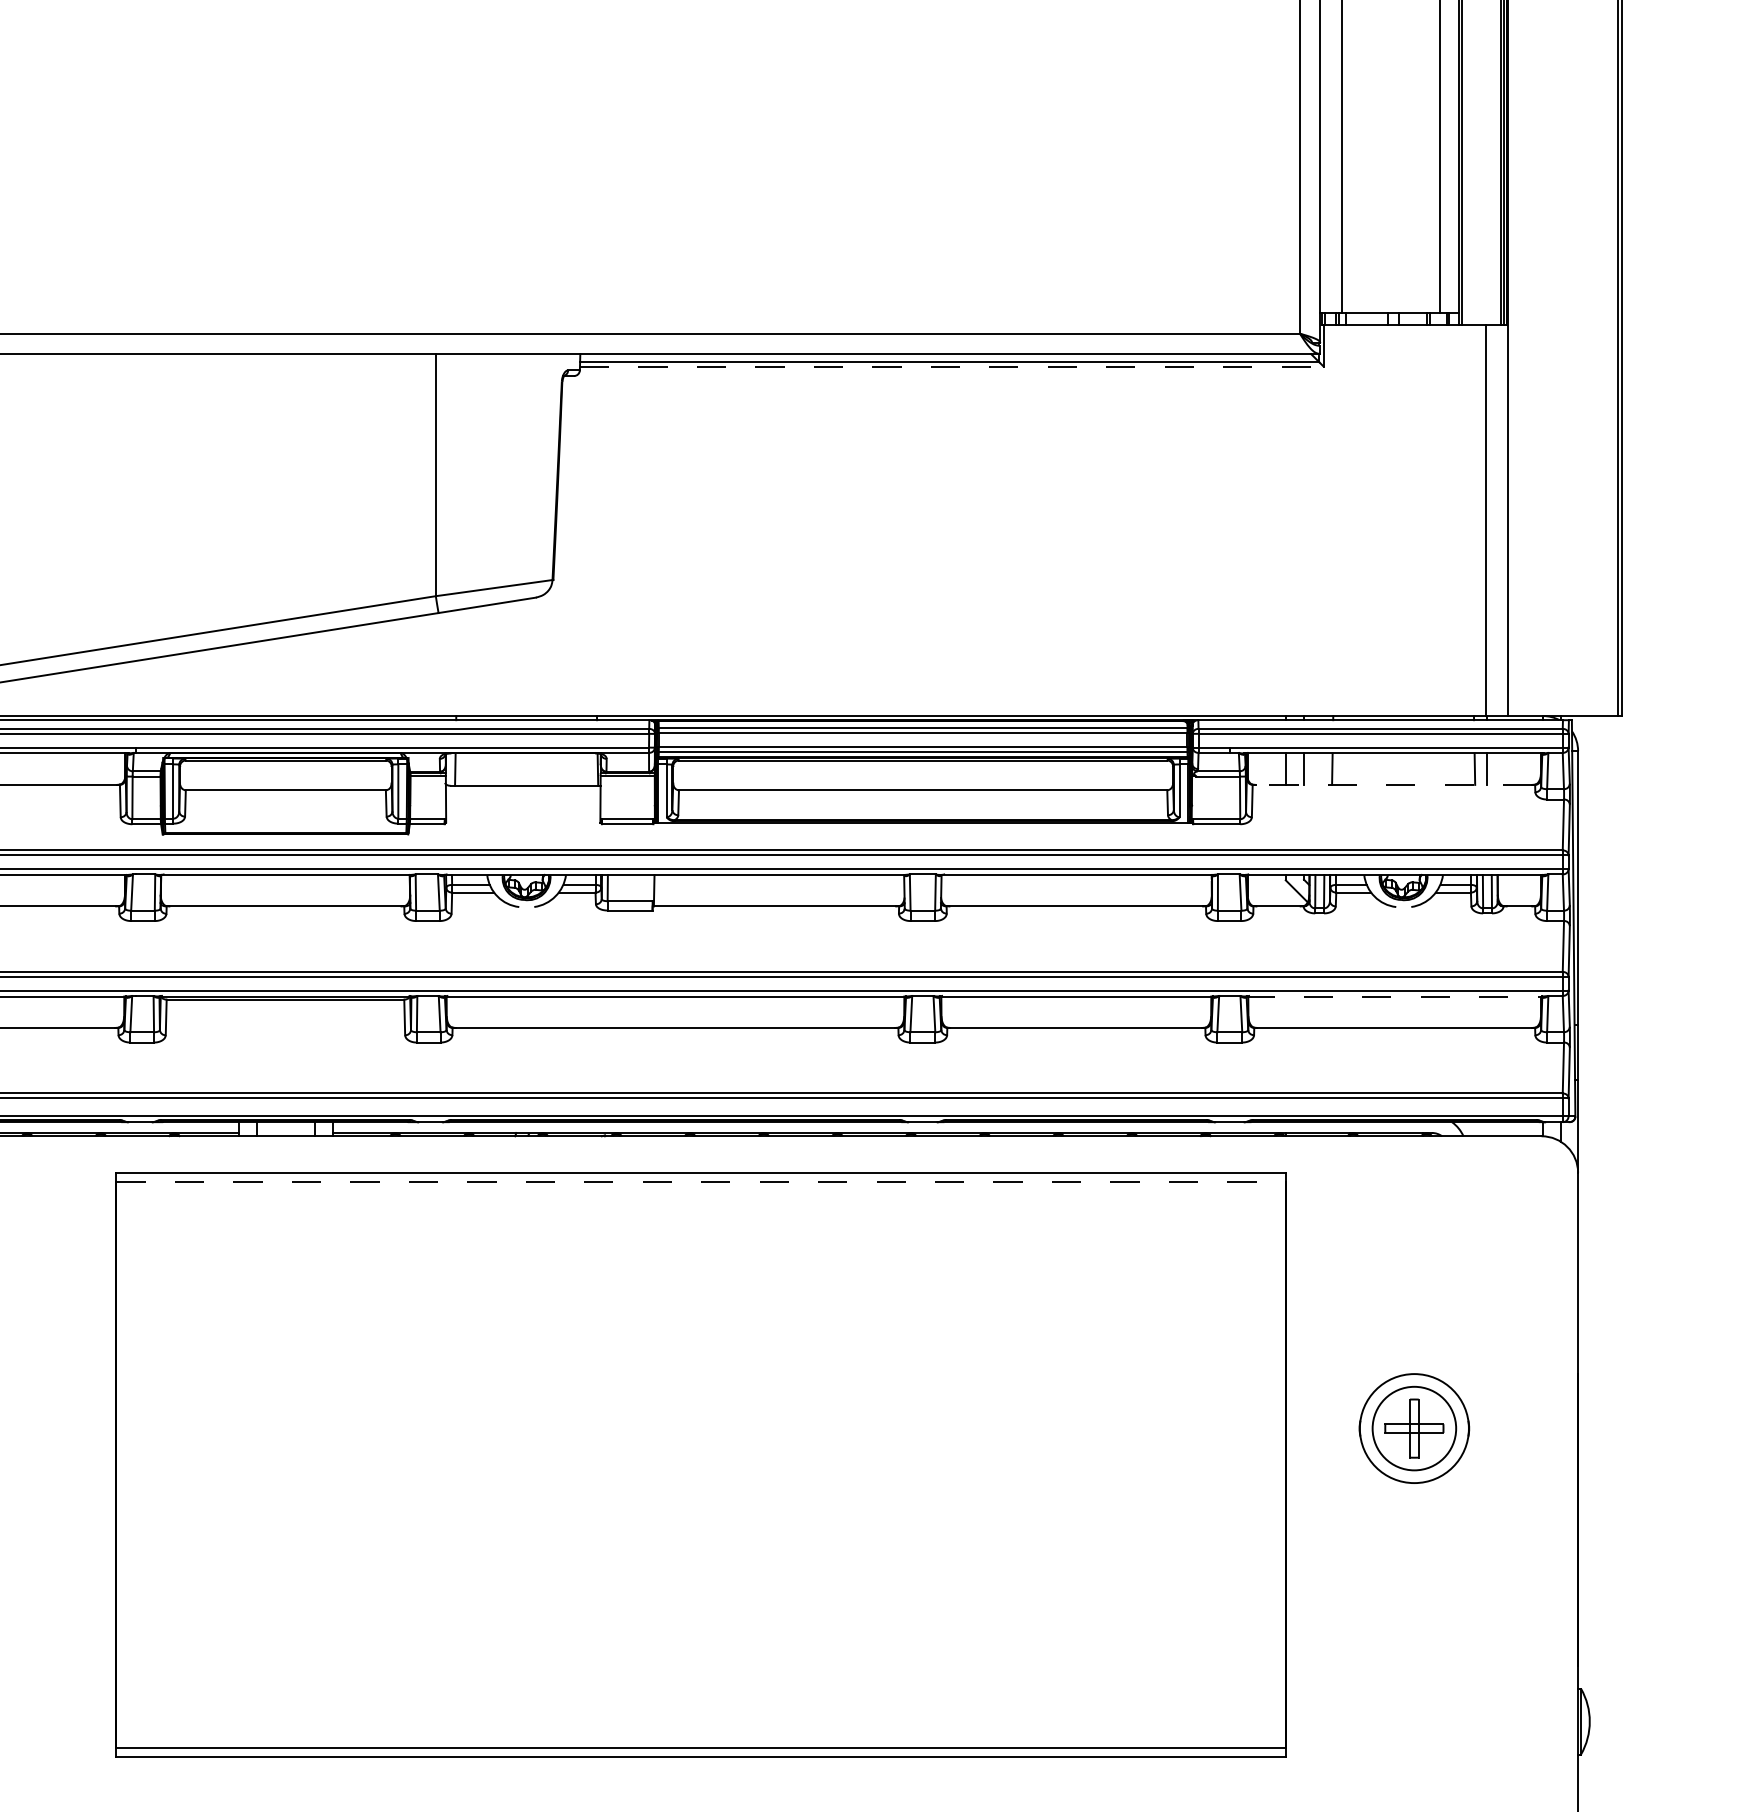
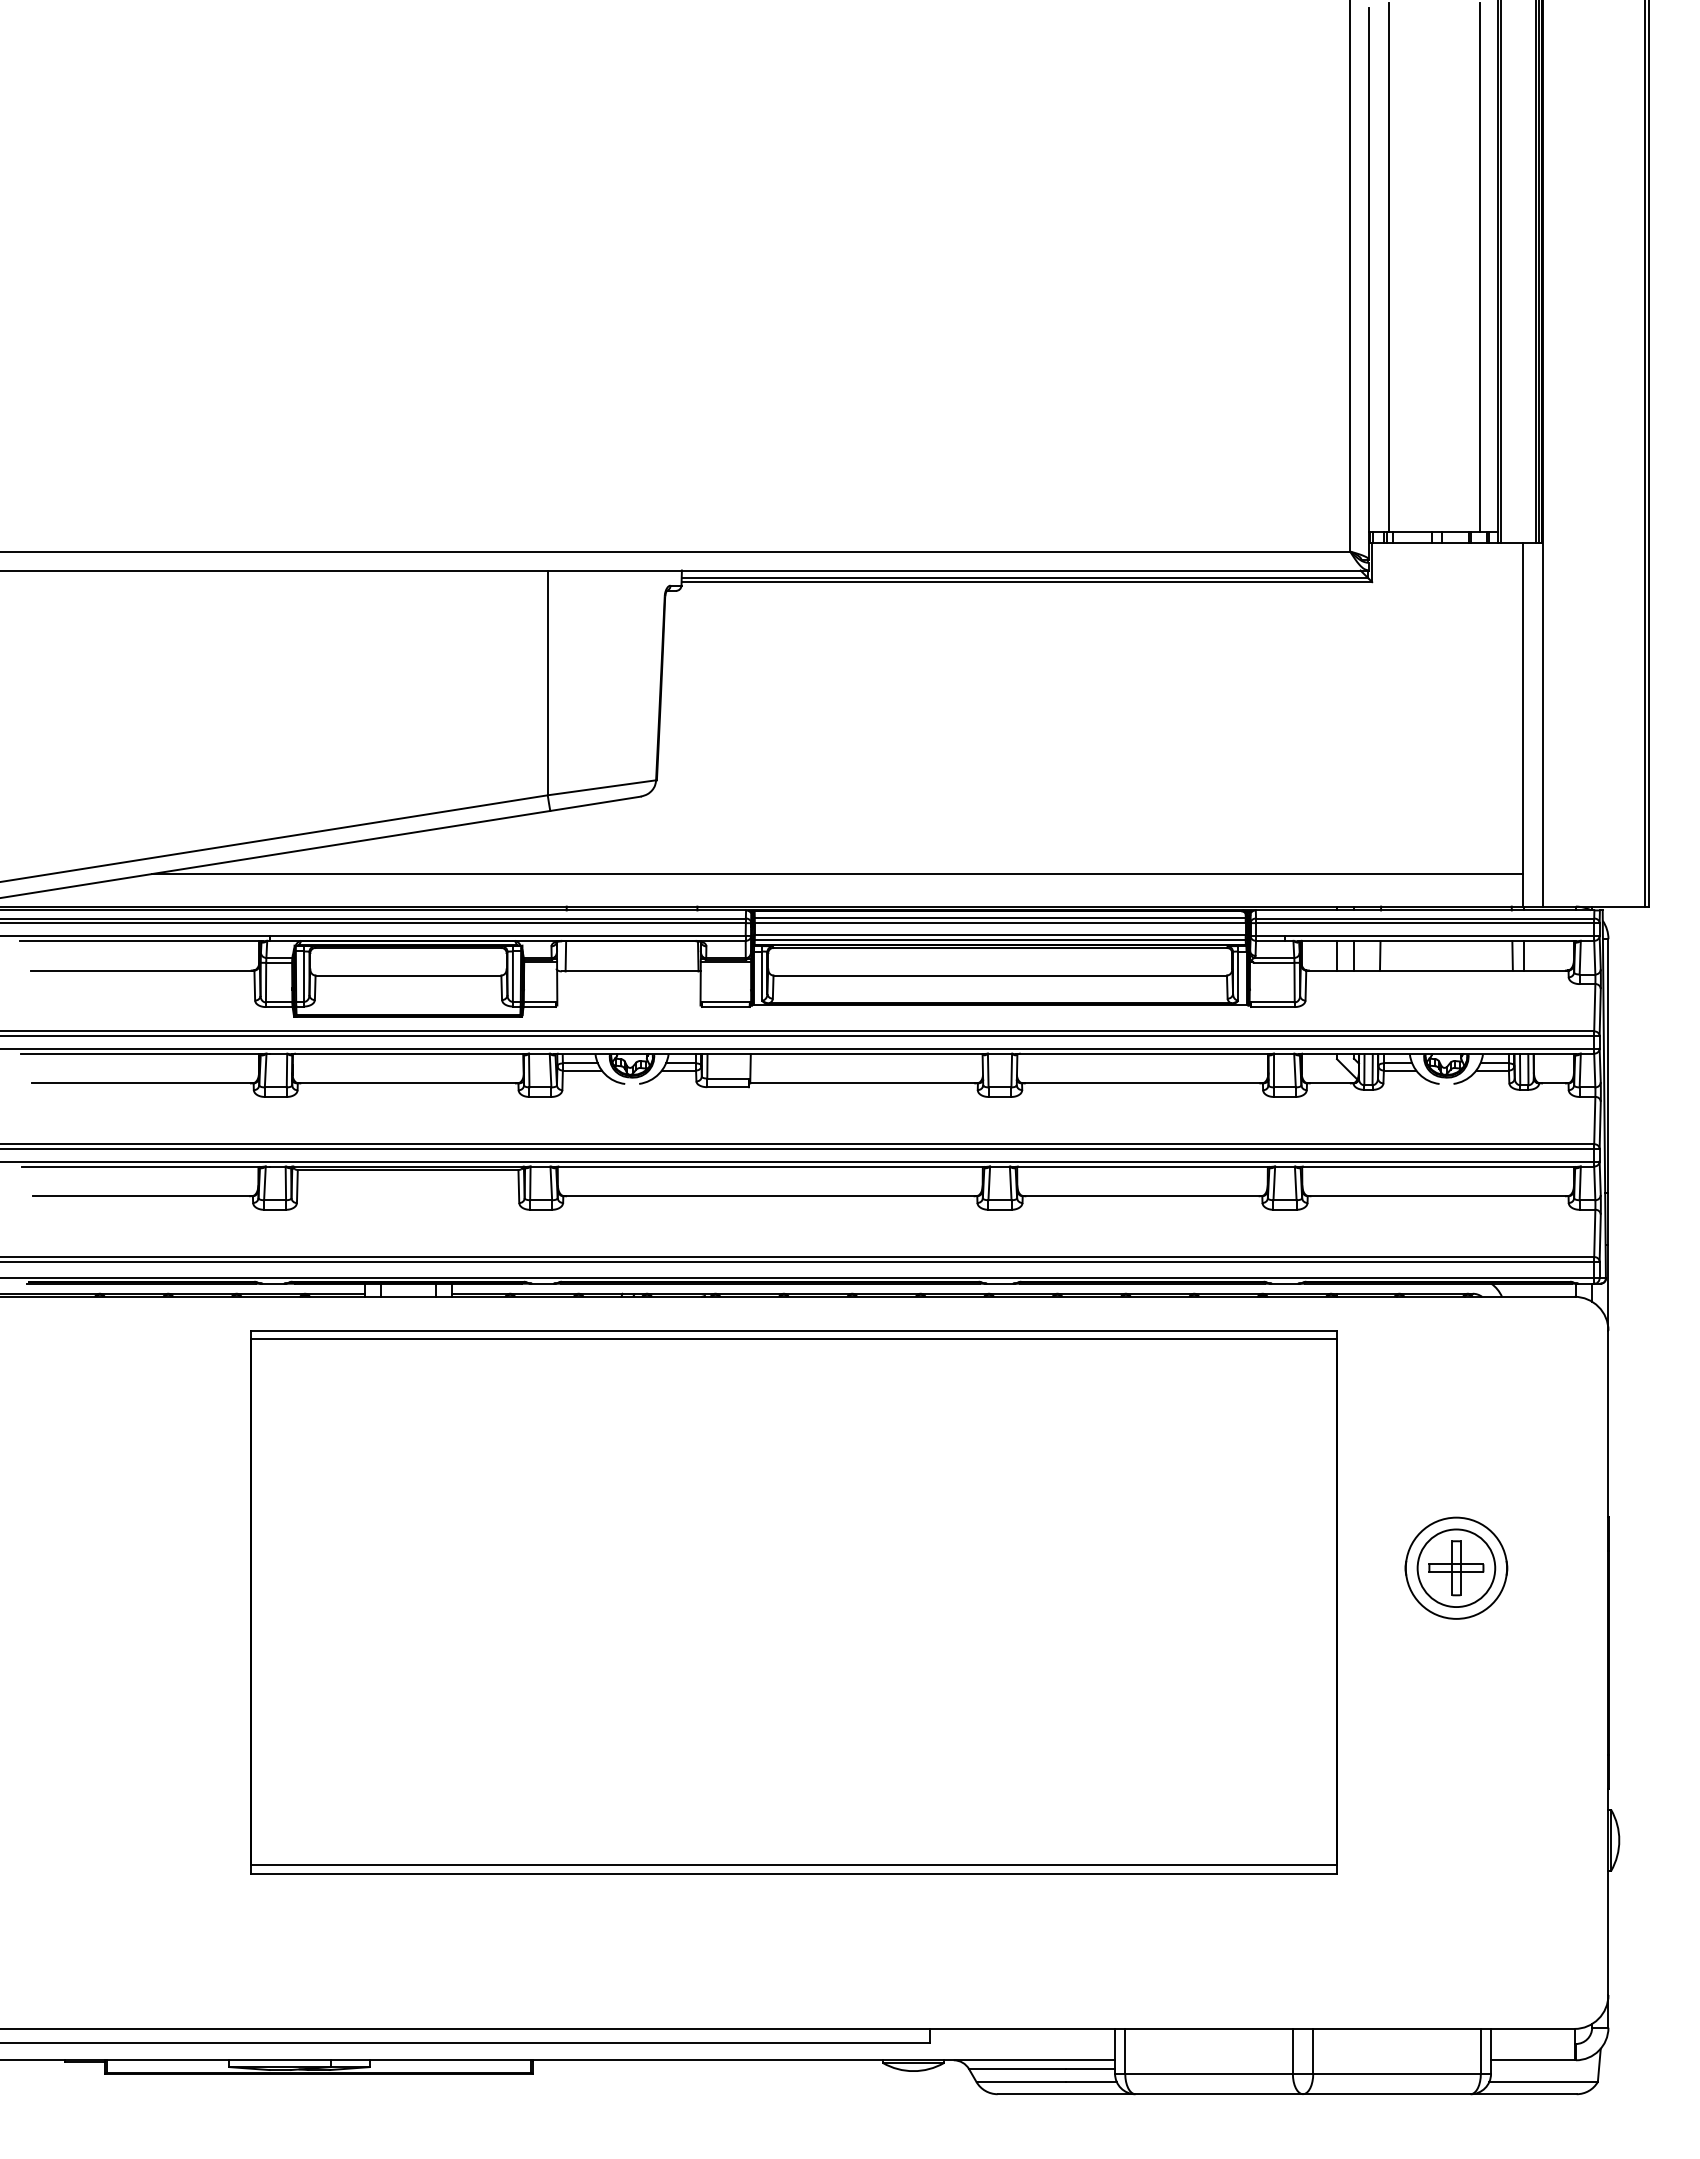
line: (952, 367) -> (1027, 582), dashed -> solid
line: (747, 681) -> (837, 874), added
line: (1394, 784) -> (1437, 970), dashed -> solid
line: (1395, 996) -> (1438, 1167), dashed -> solid
line: (701, 1182) -> (794, 1339), dashed -> solid

